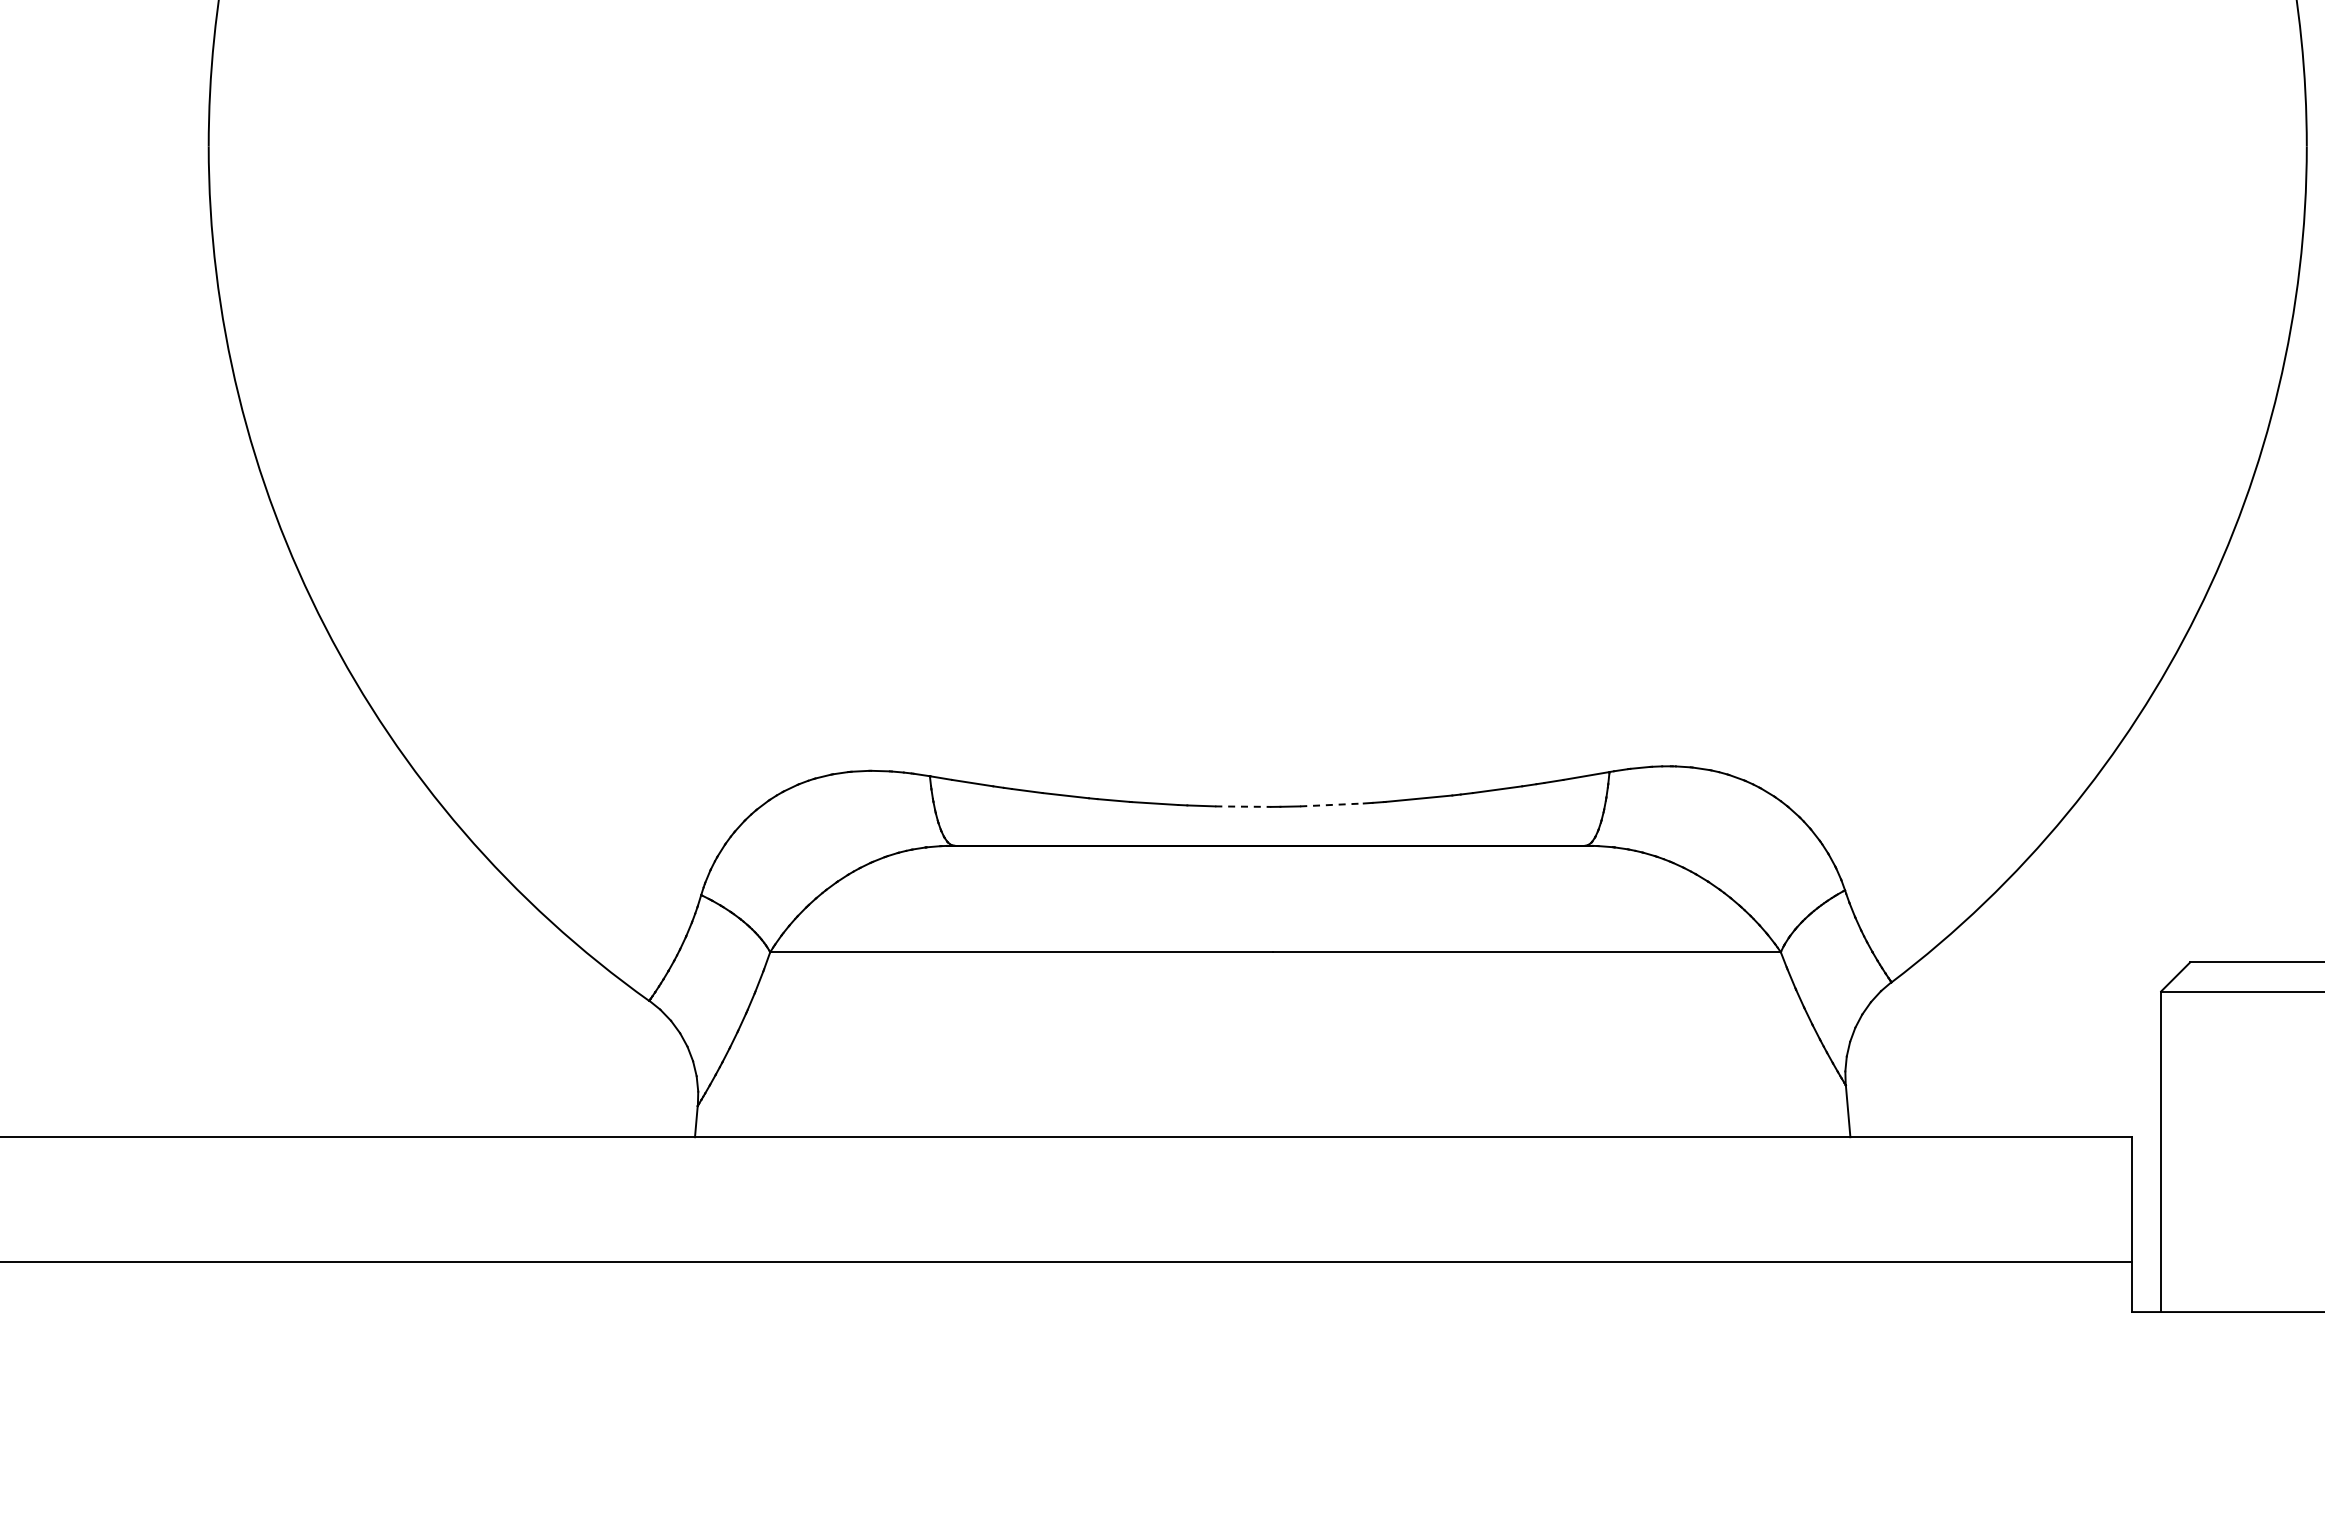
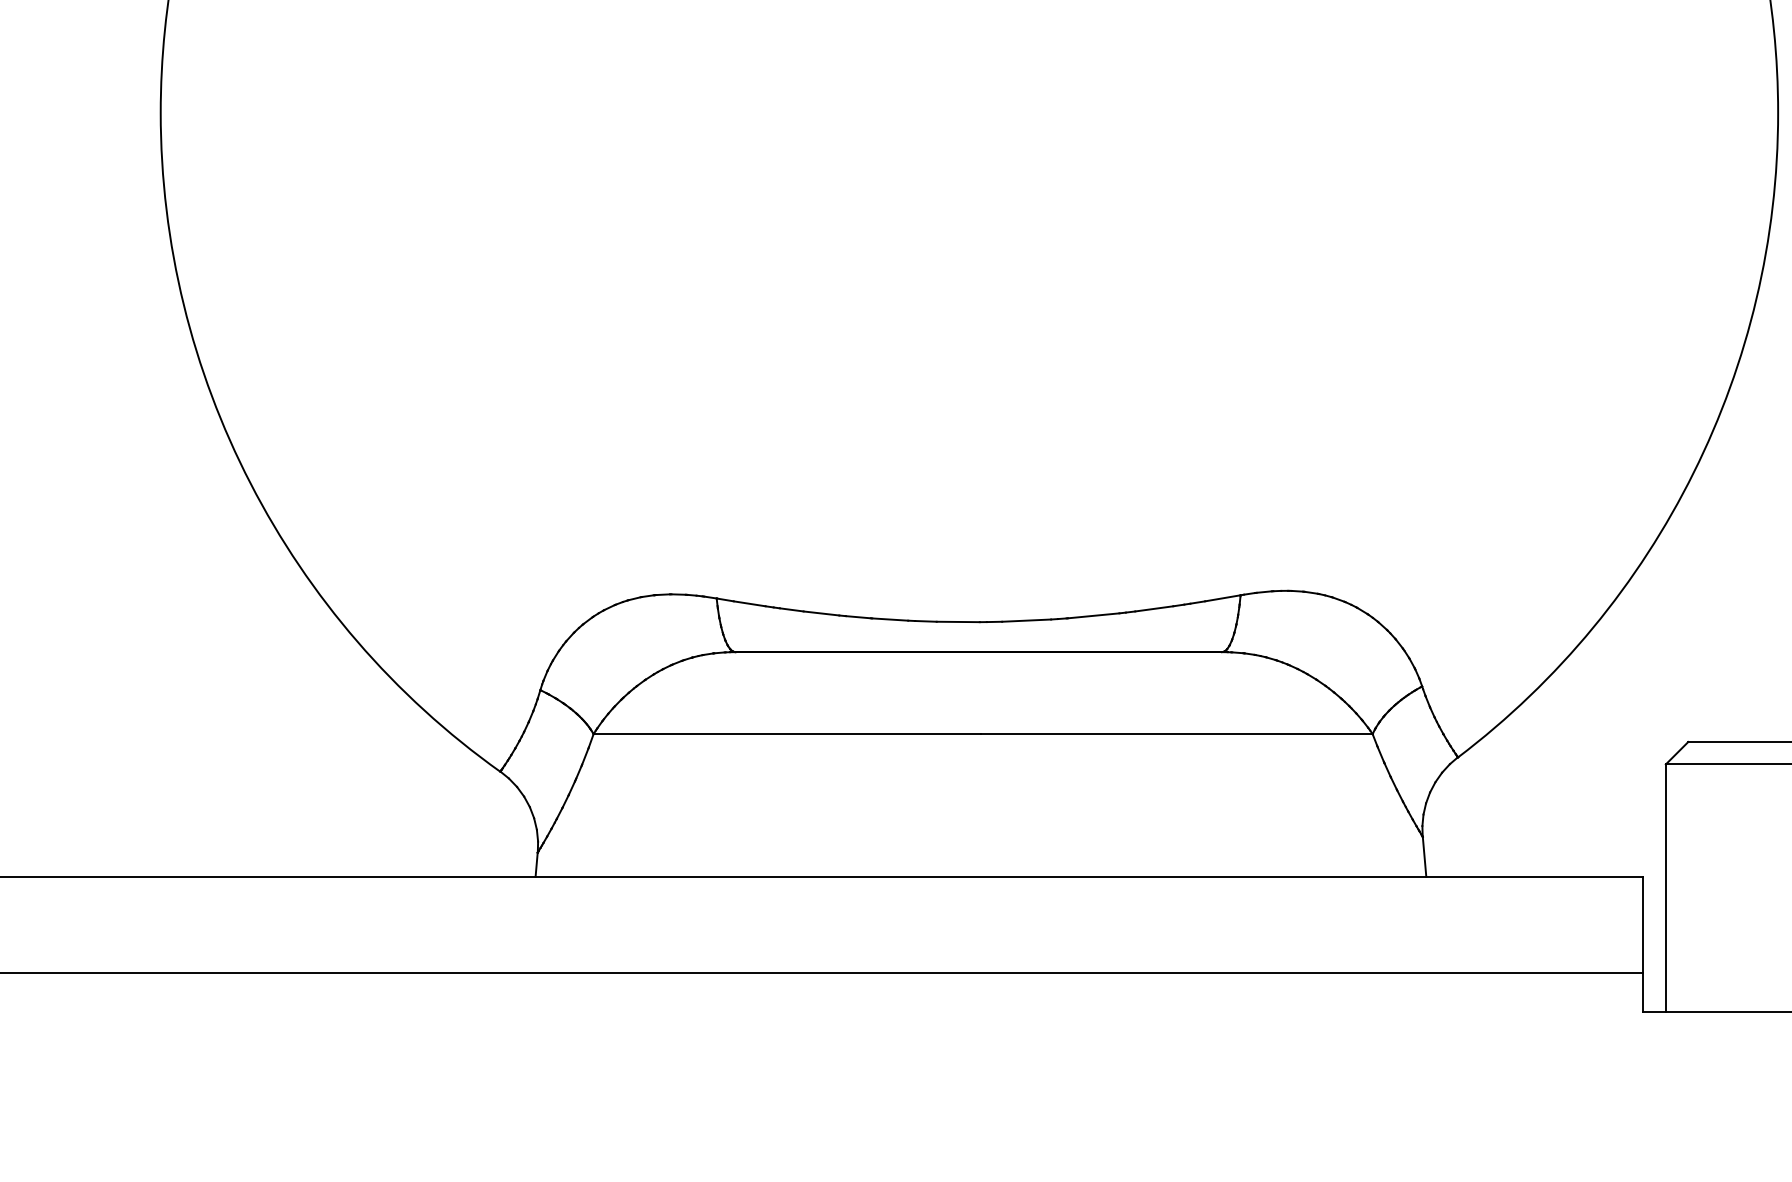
line: (1331, 804) -> (1026, 620), dashed -> solid
line: (1243, 806) -> (958, 621), dashed -> solid

